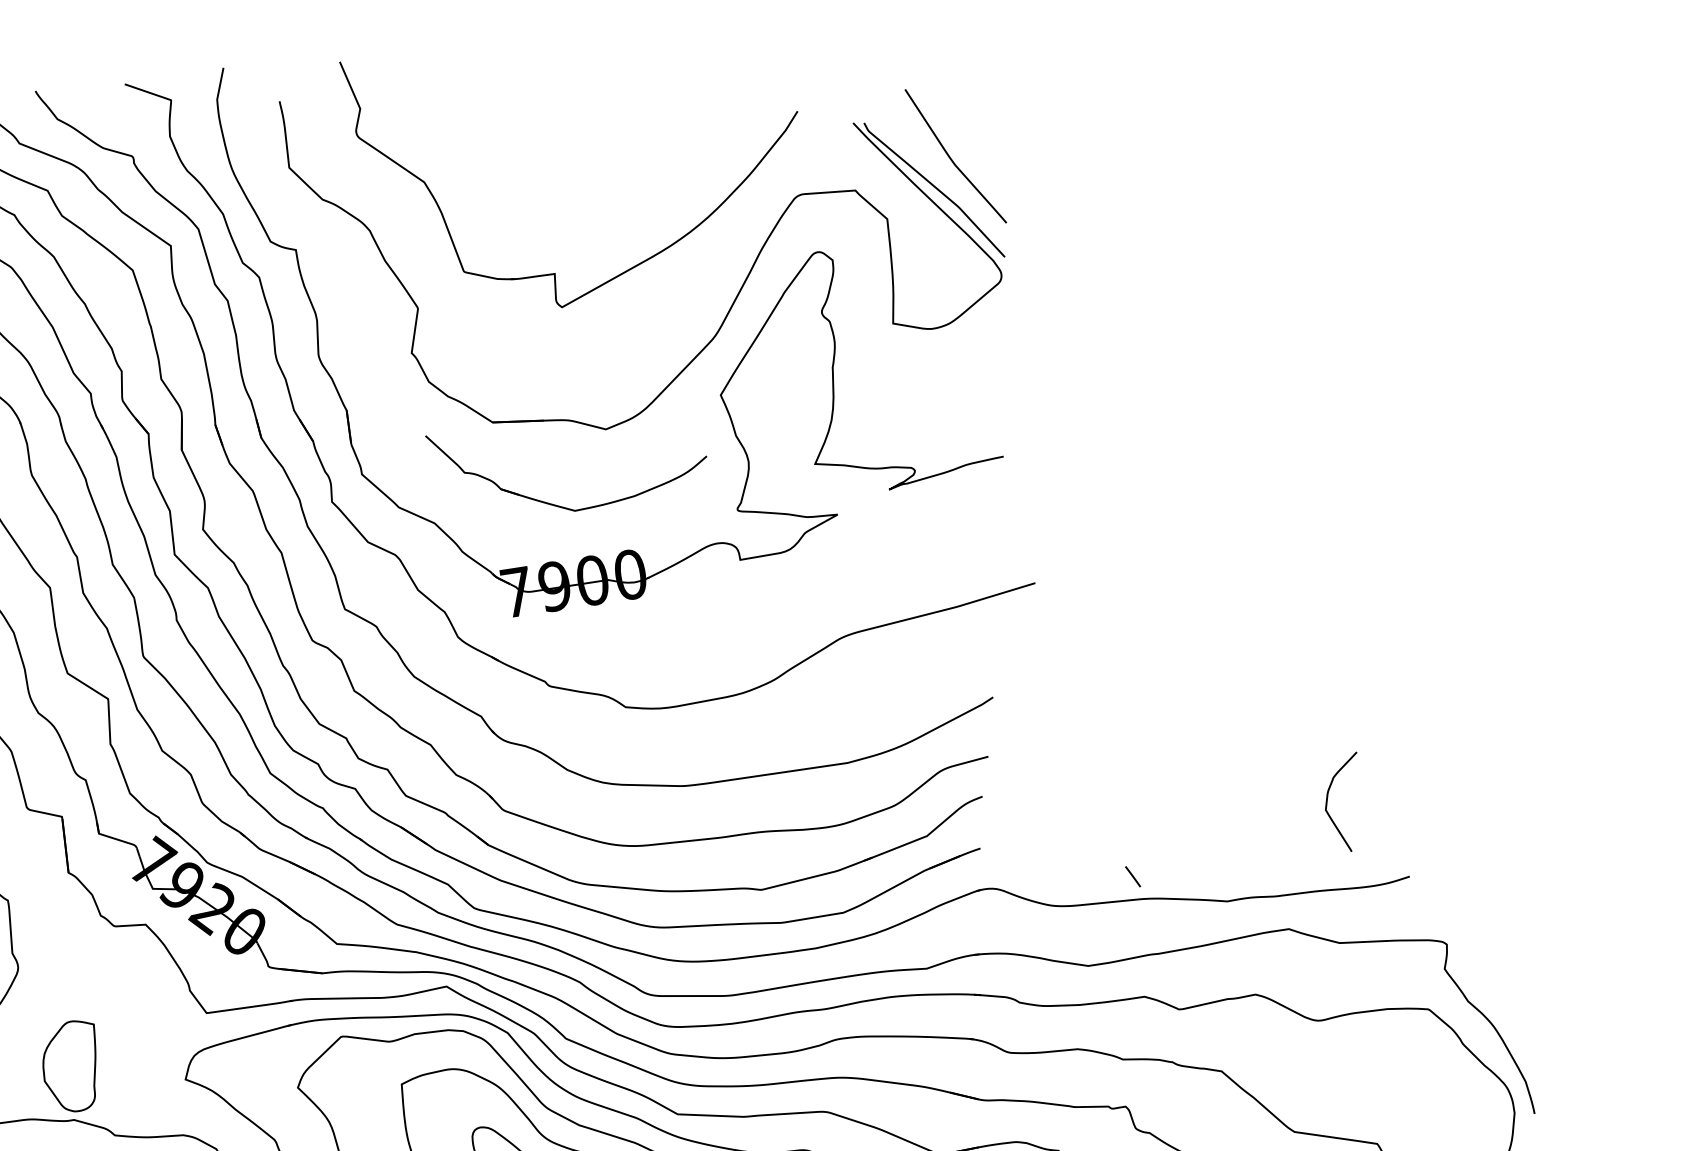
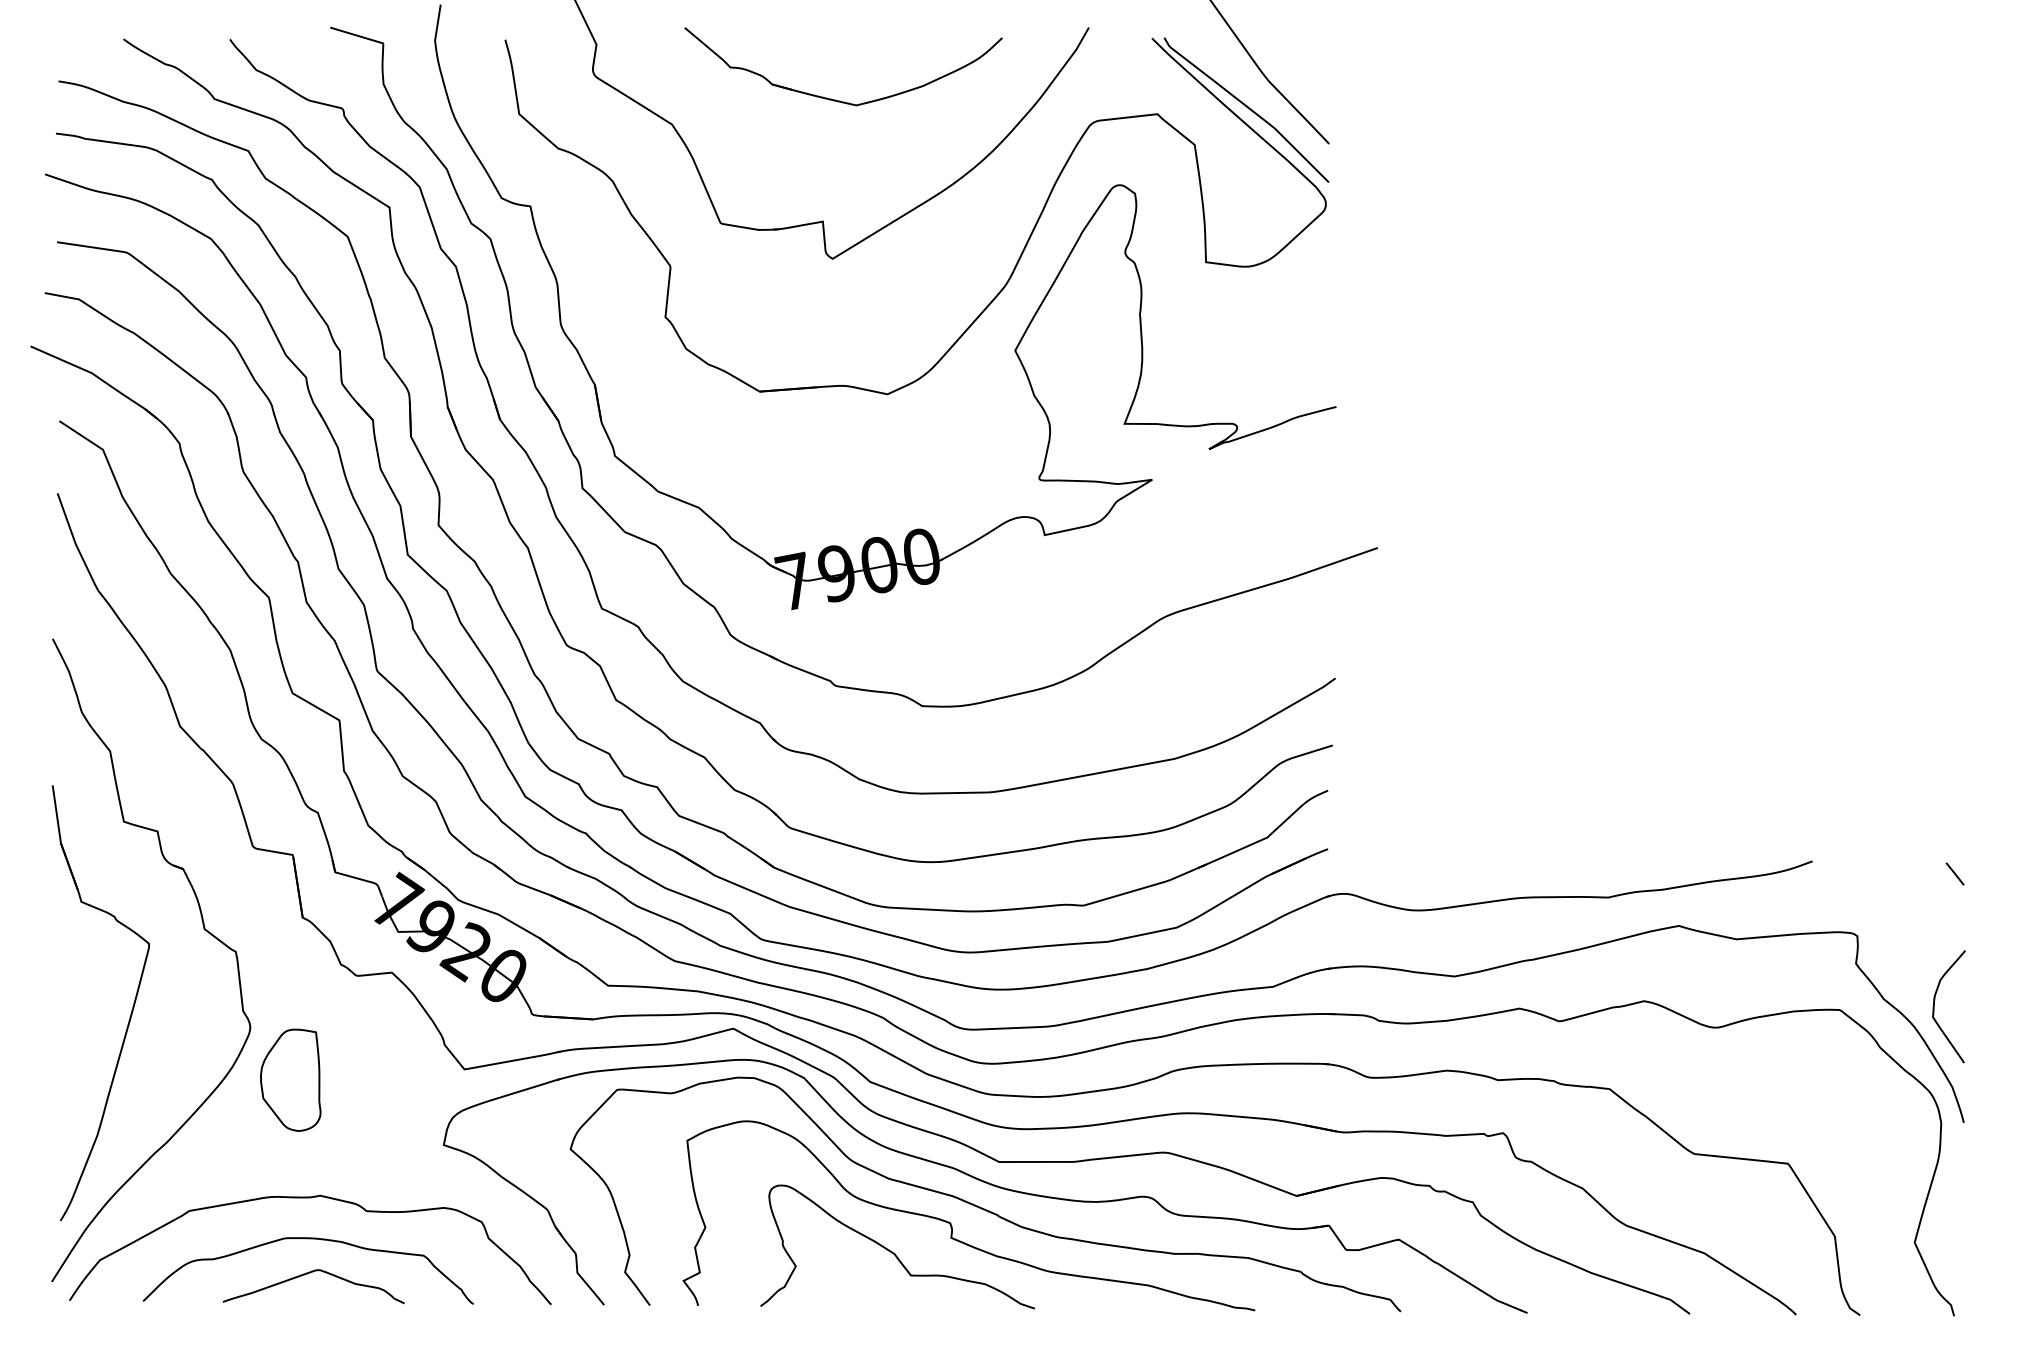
part: (556, 504) -> (835, 99), moved
curve: (1327, 800) -> (1934, 1006), moved
line: (1132, 876) -> (1954, 873), moved
part: (69, 1065) -> (290, 1079), moved

